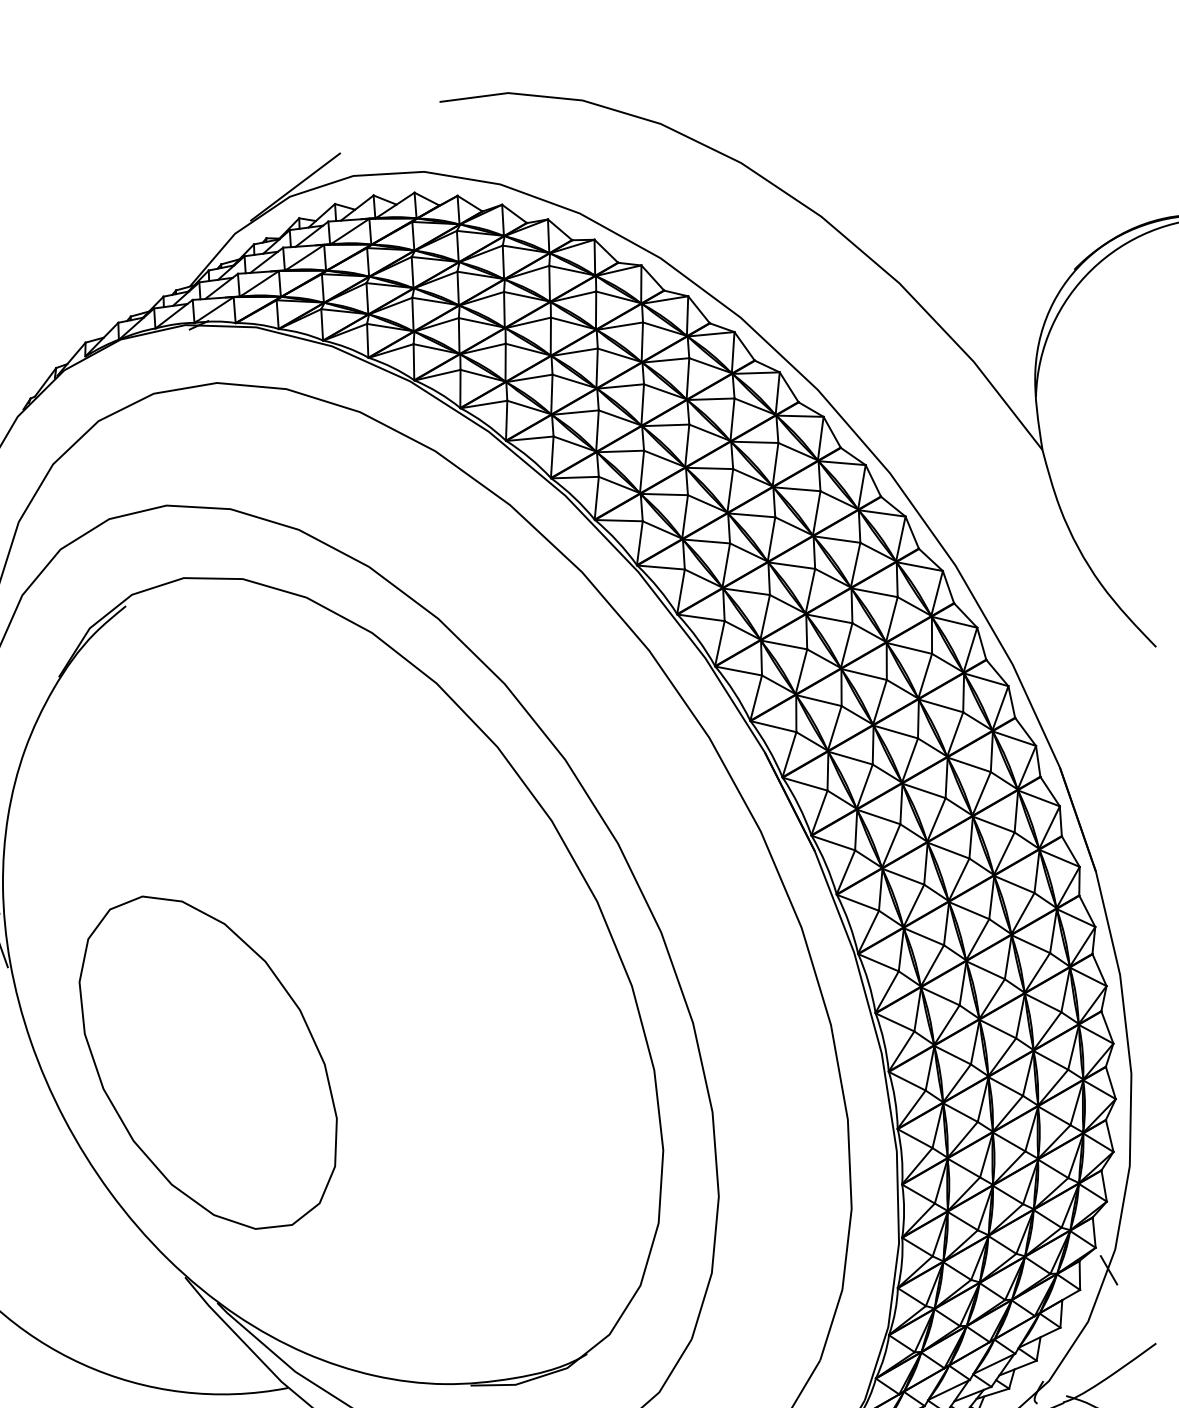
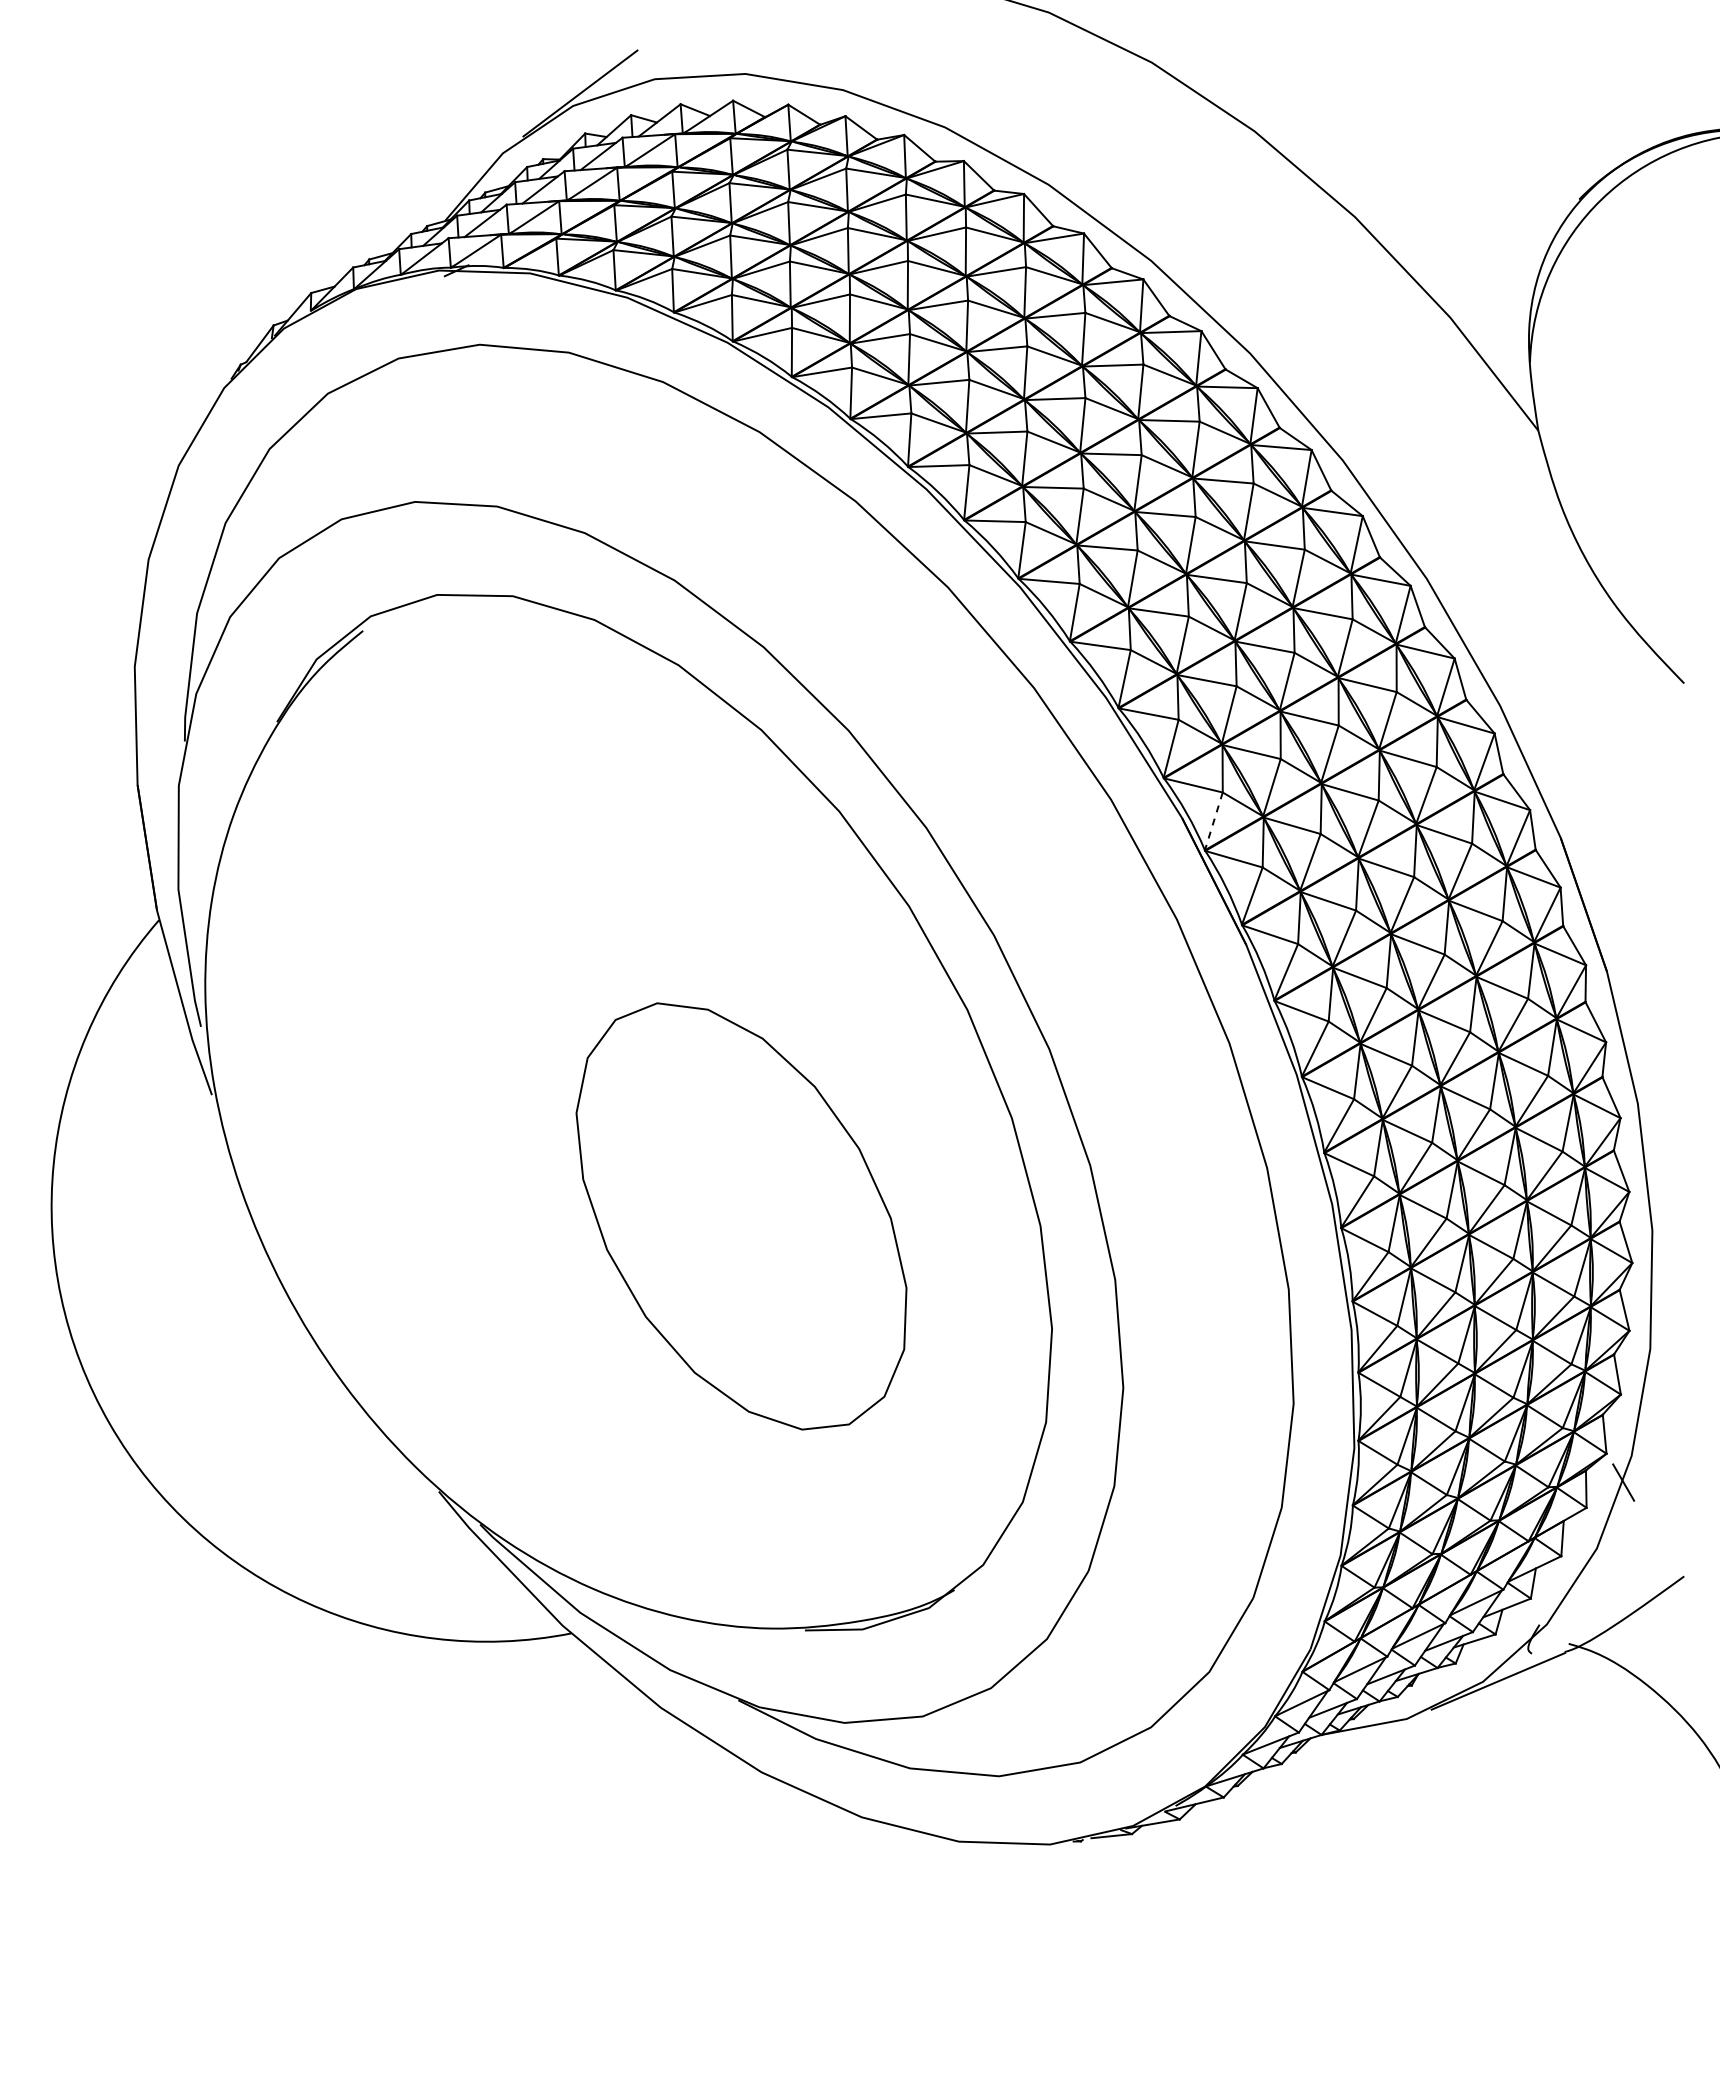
line: (789, 754) -> (1213, 821), solid -> dashed
part: (208, 1062) -> (741, 1216), moved

